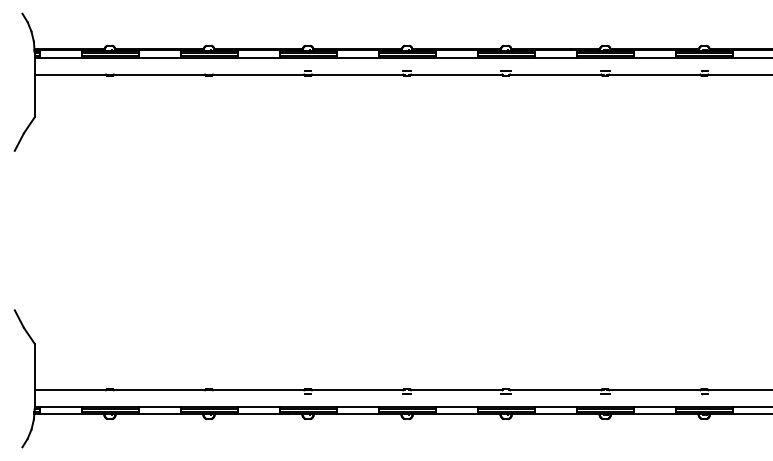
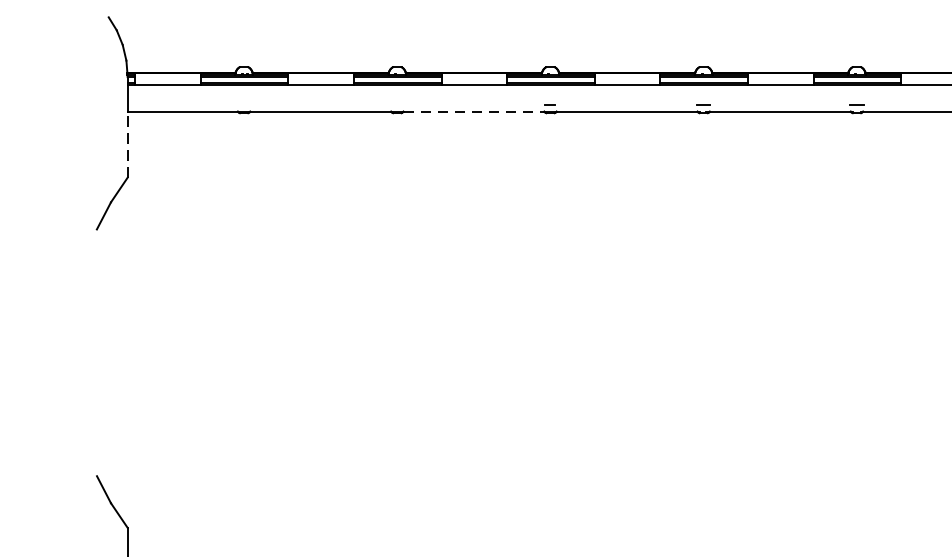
line: (258, 74) -> (473, 111), solid -> dashed
line: (34, 95) -> (127, 143), solid -> dashed

